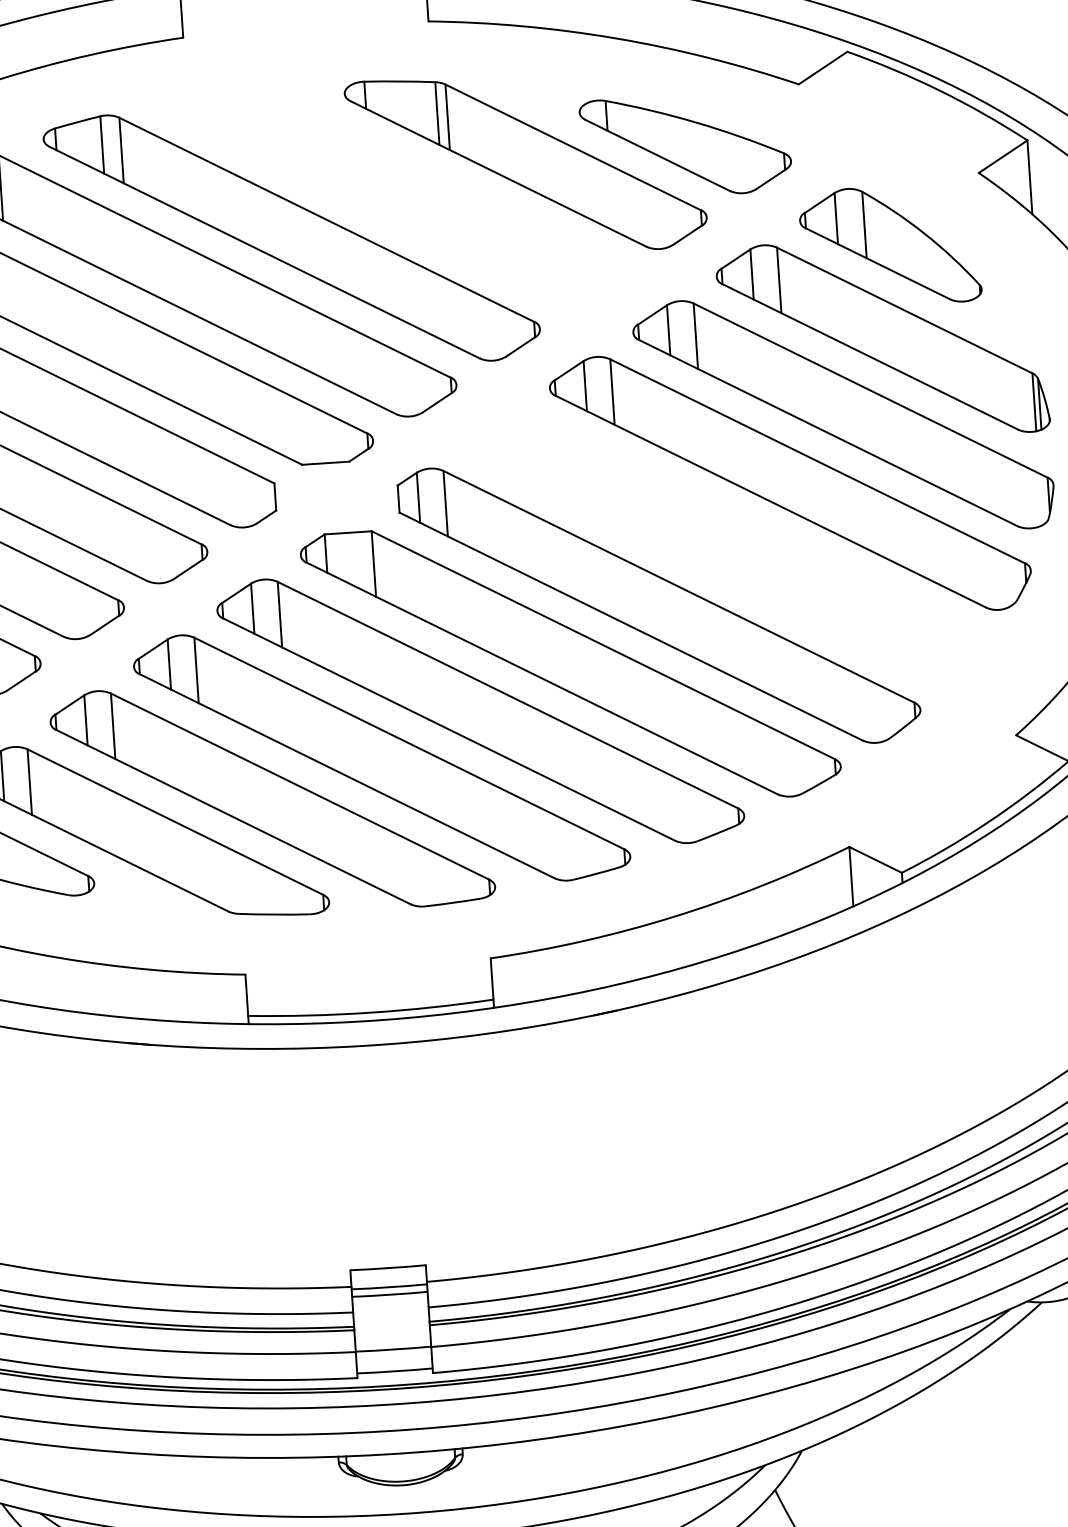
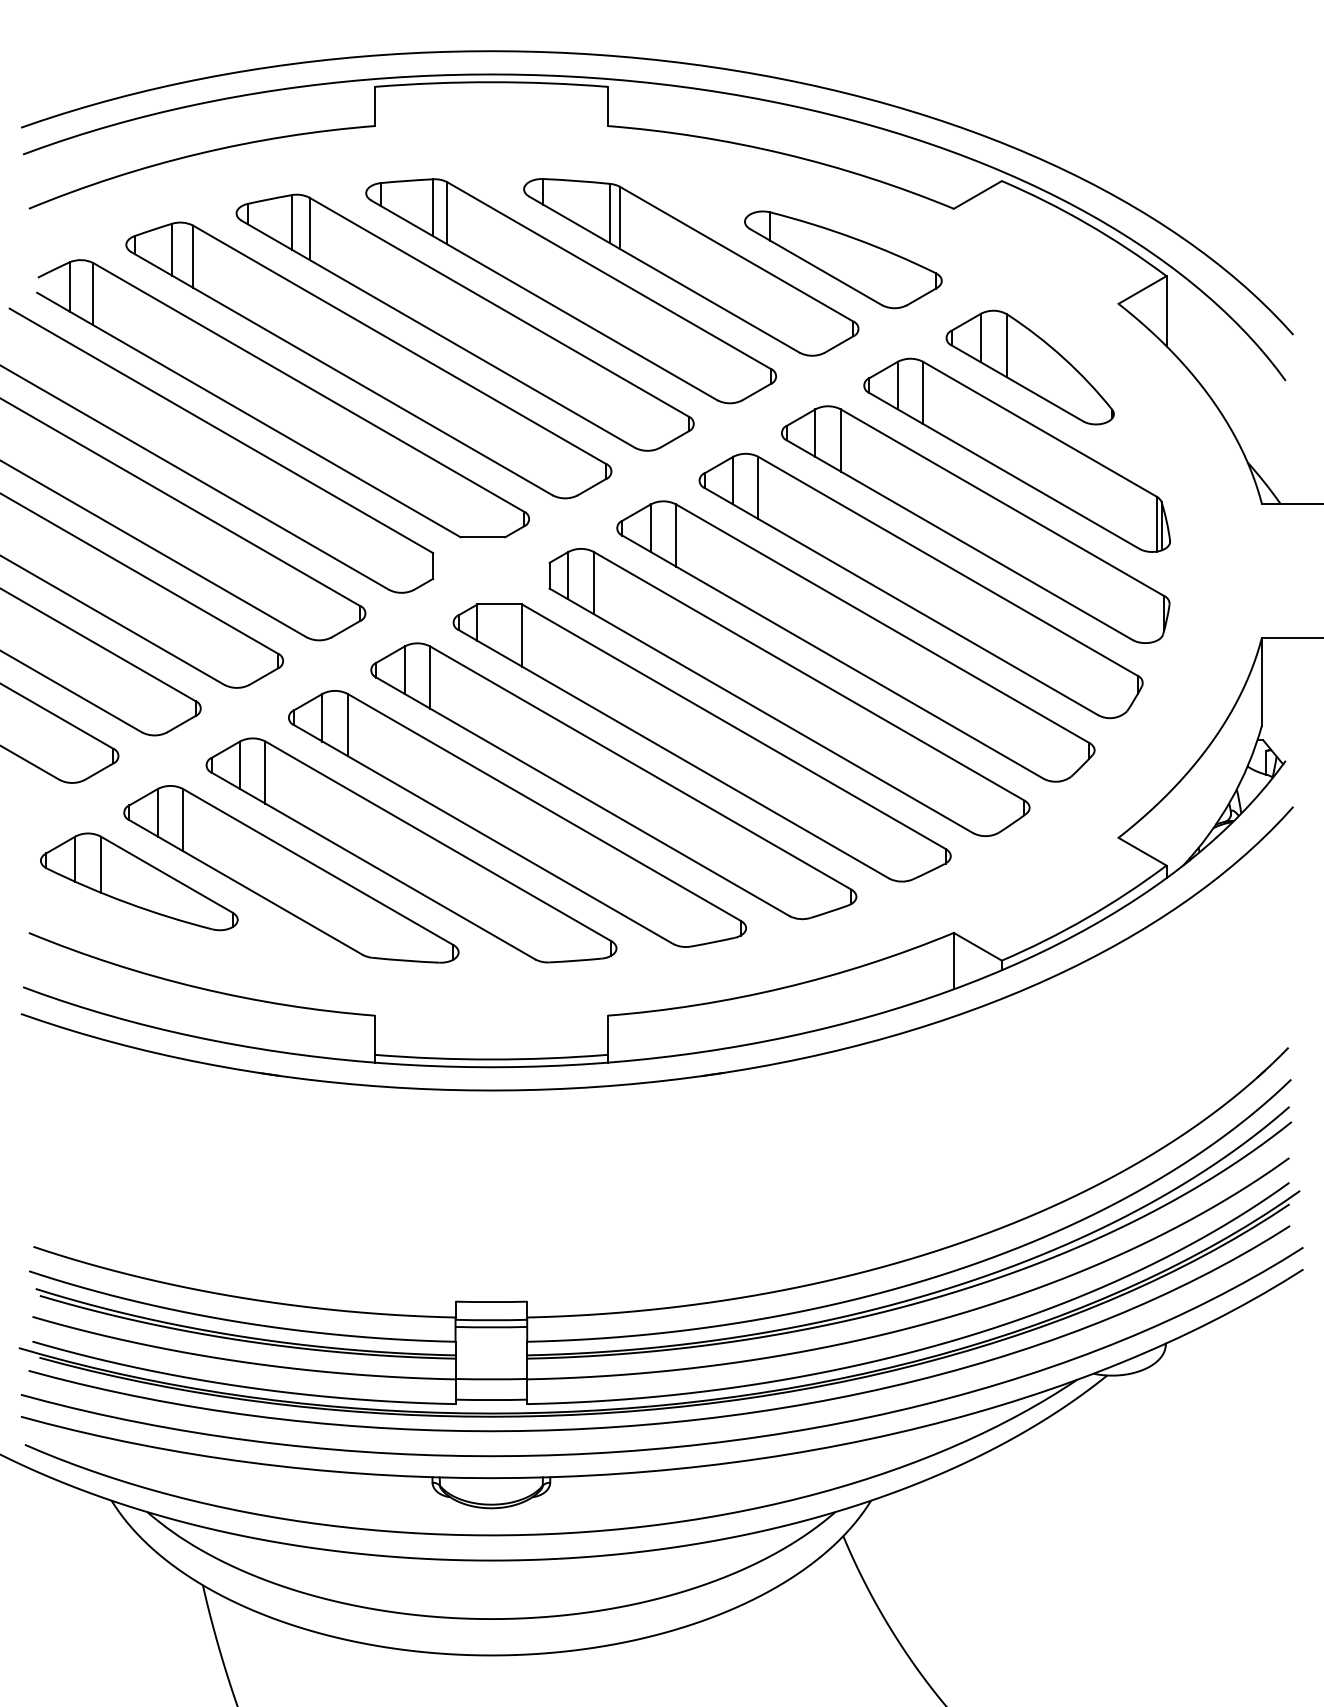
part: (400, 198) -> (570, 291), added
part: (725, 546) -> (855, 641), added

